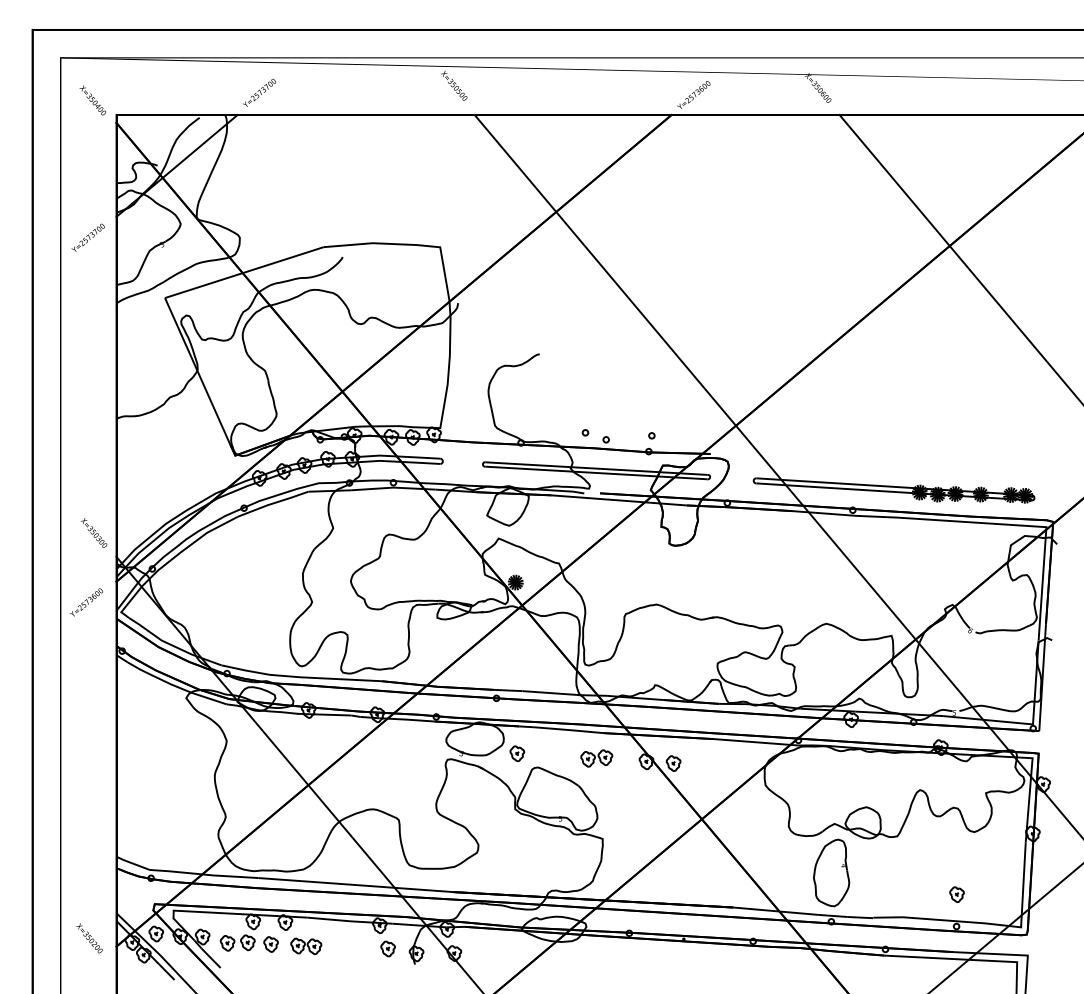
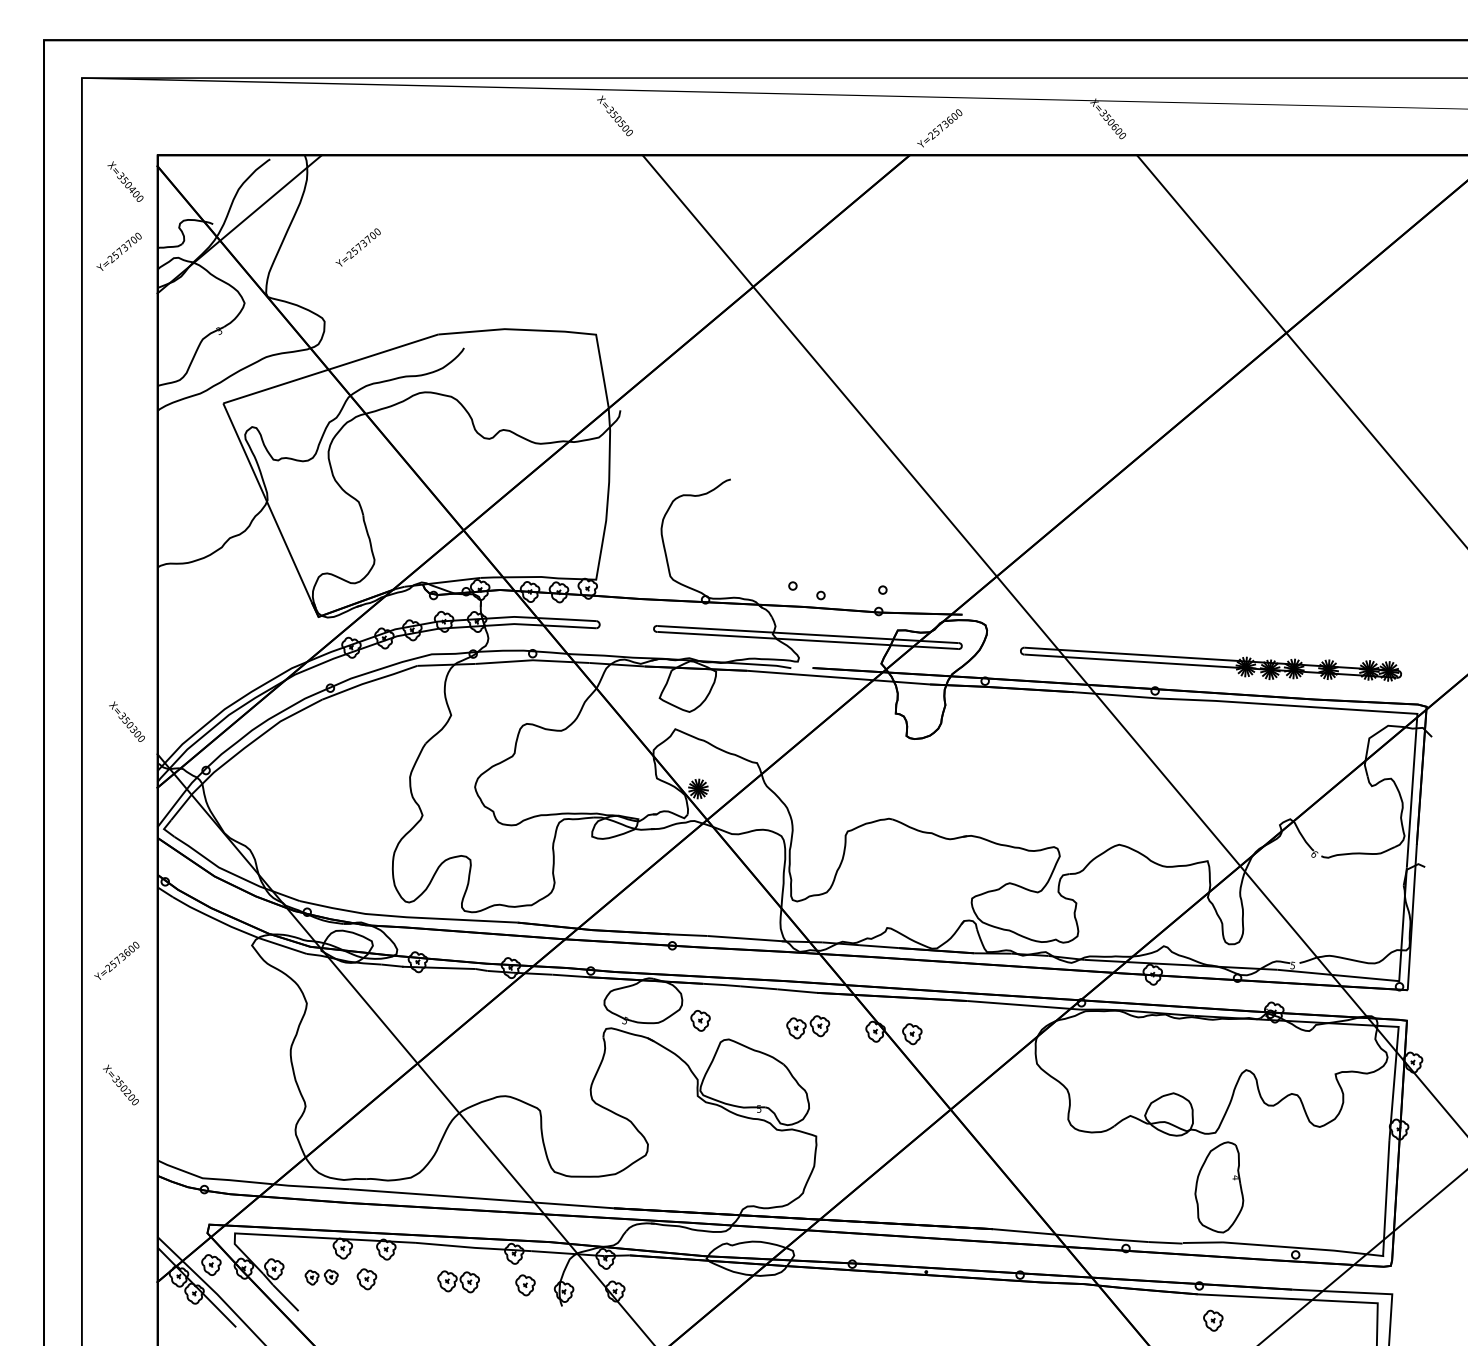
text: (258, 92) -> (357, 247), moved
text: (92, 100) -> (125, 181), moved
text: (87, 237) -> (118, 251), moved
text: (86, 602) -> (116, 960), moved
part: (831, 873) -> (1219, 1187), moved
part: (957, 894) -> (1213, 1320), moved
text: (89, 938) -> (120, 1084), moved
part: (237, 943) -> (321, 1277), size x0.7
part: (306, 946) -> (458, 1281), moved

